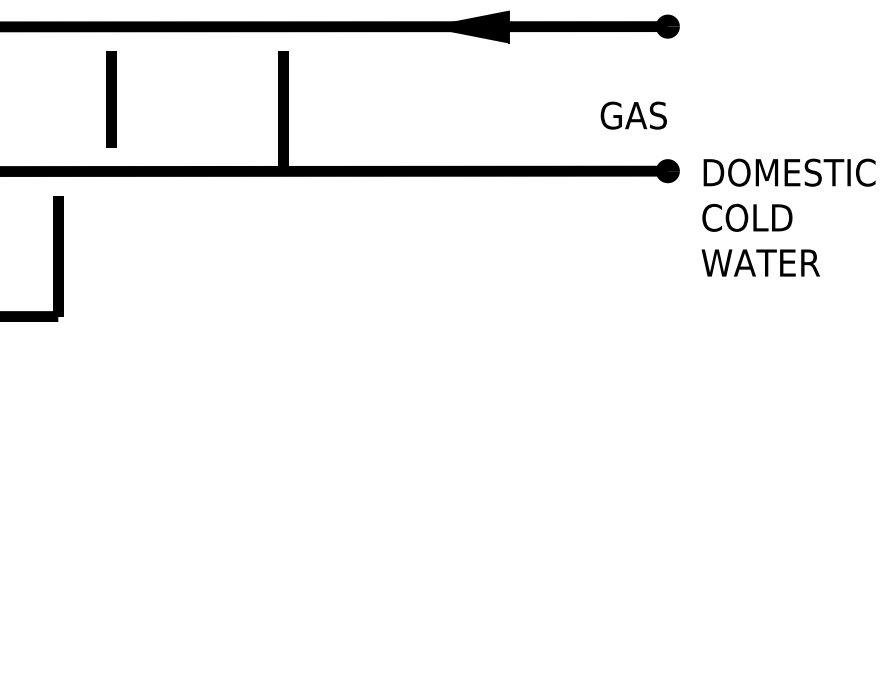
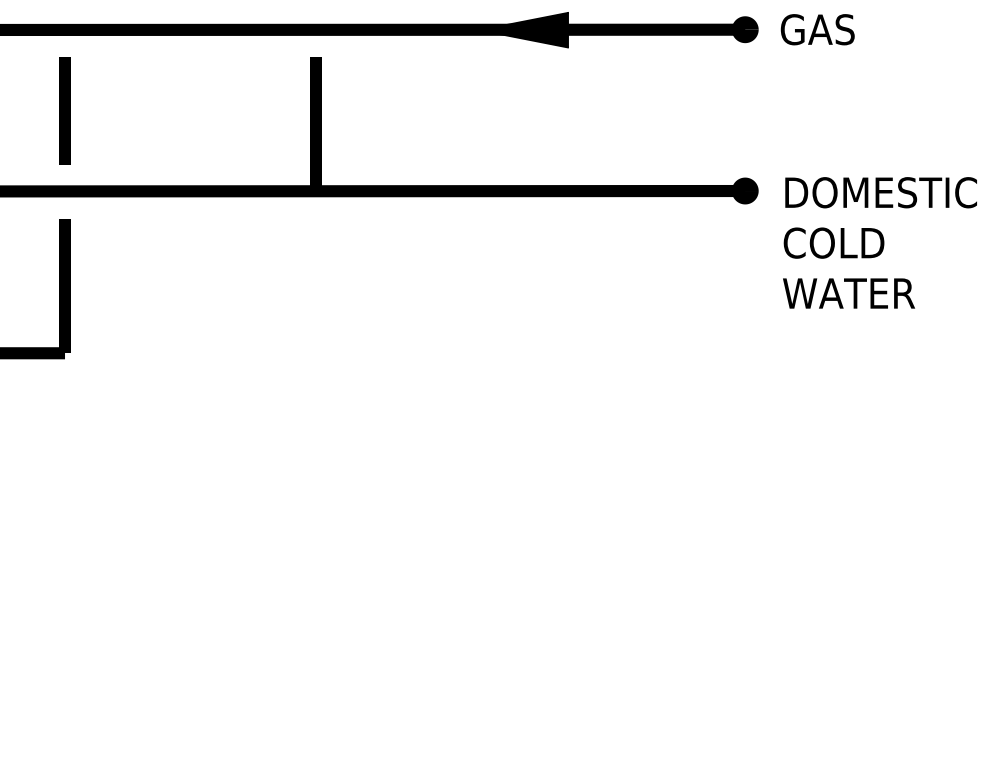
line: (111, 99) -> (65, 111), moved
text: (633, 115) -> (817, 29), moved

